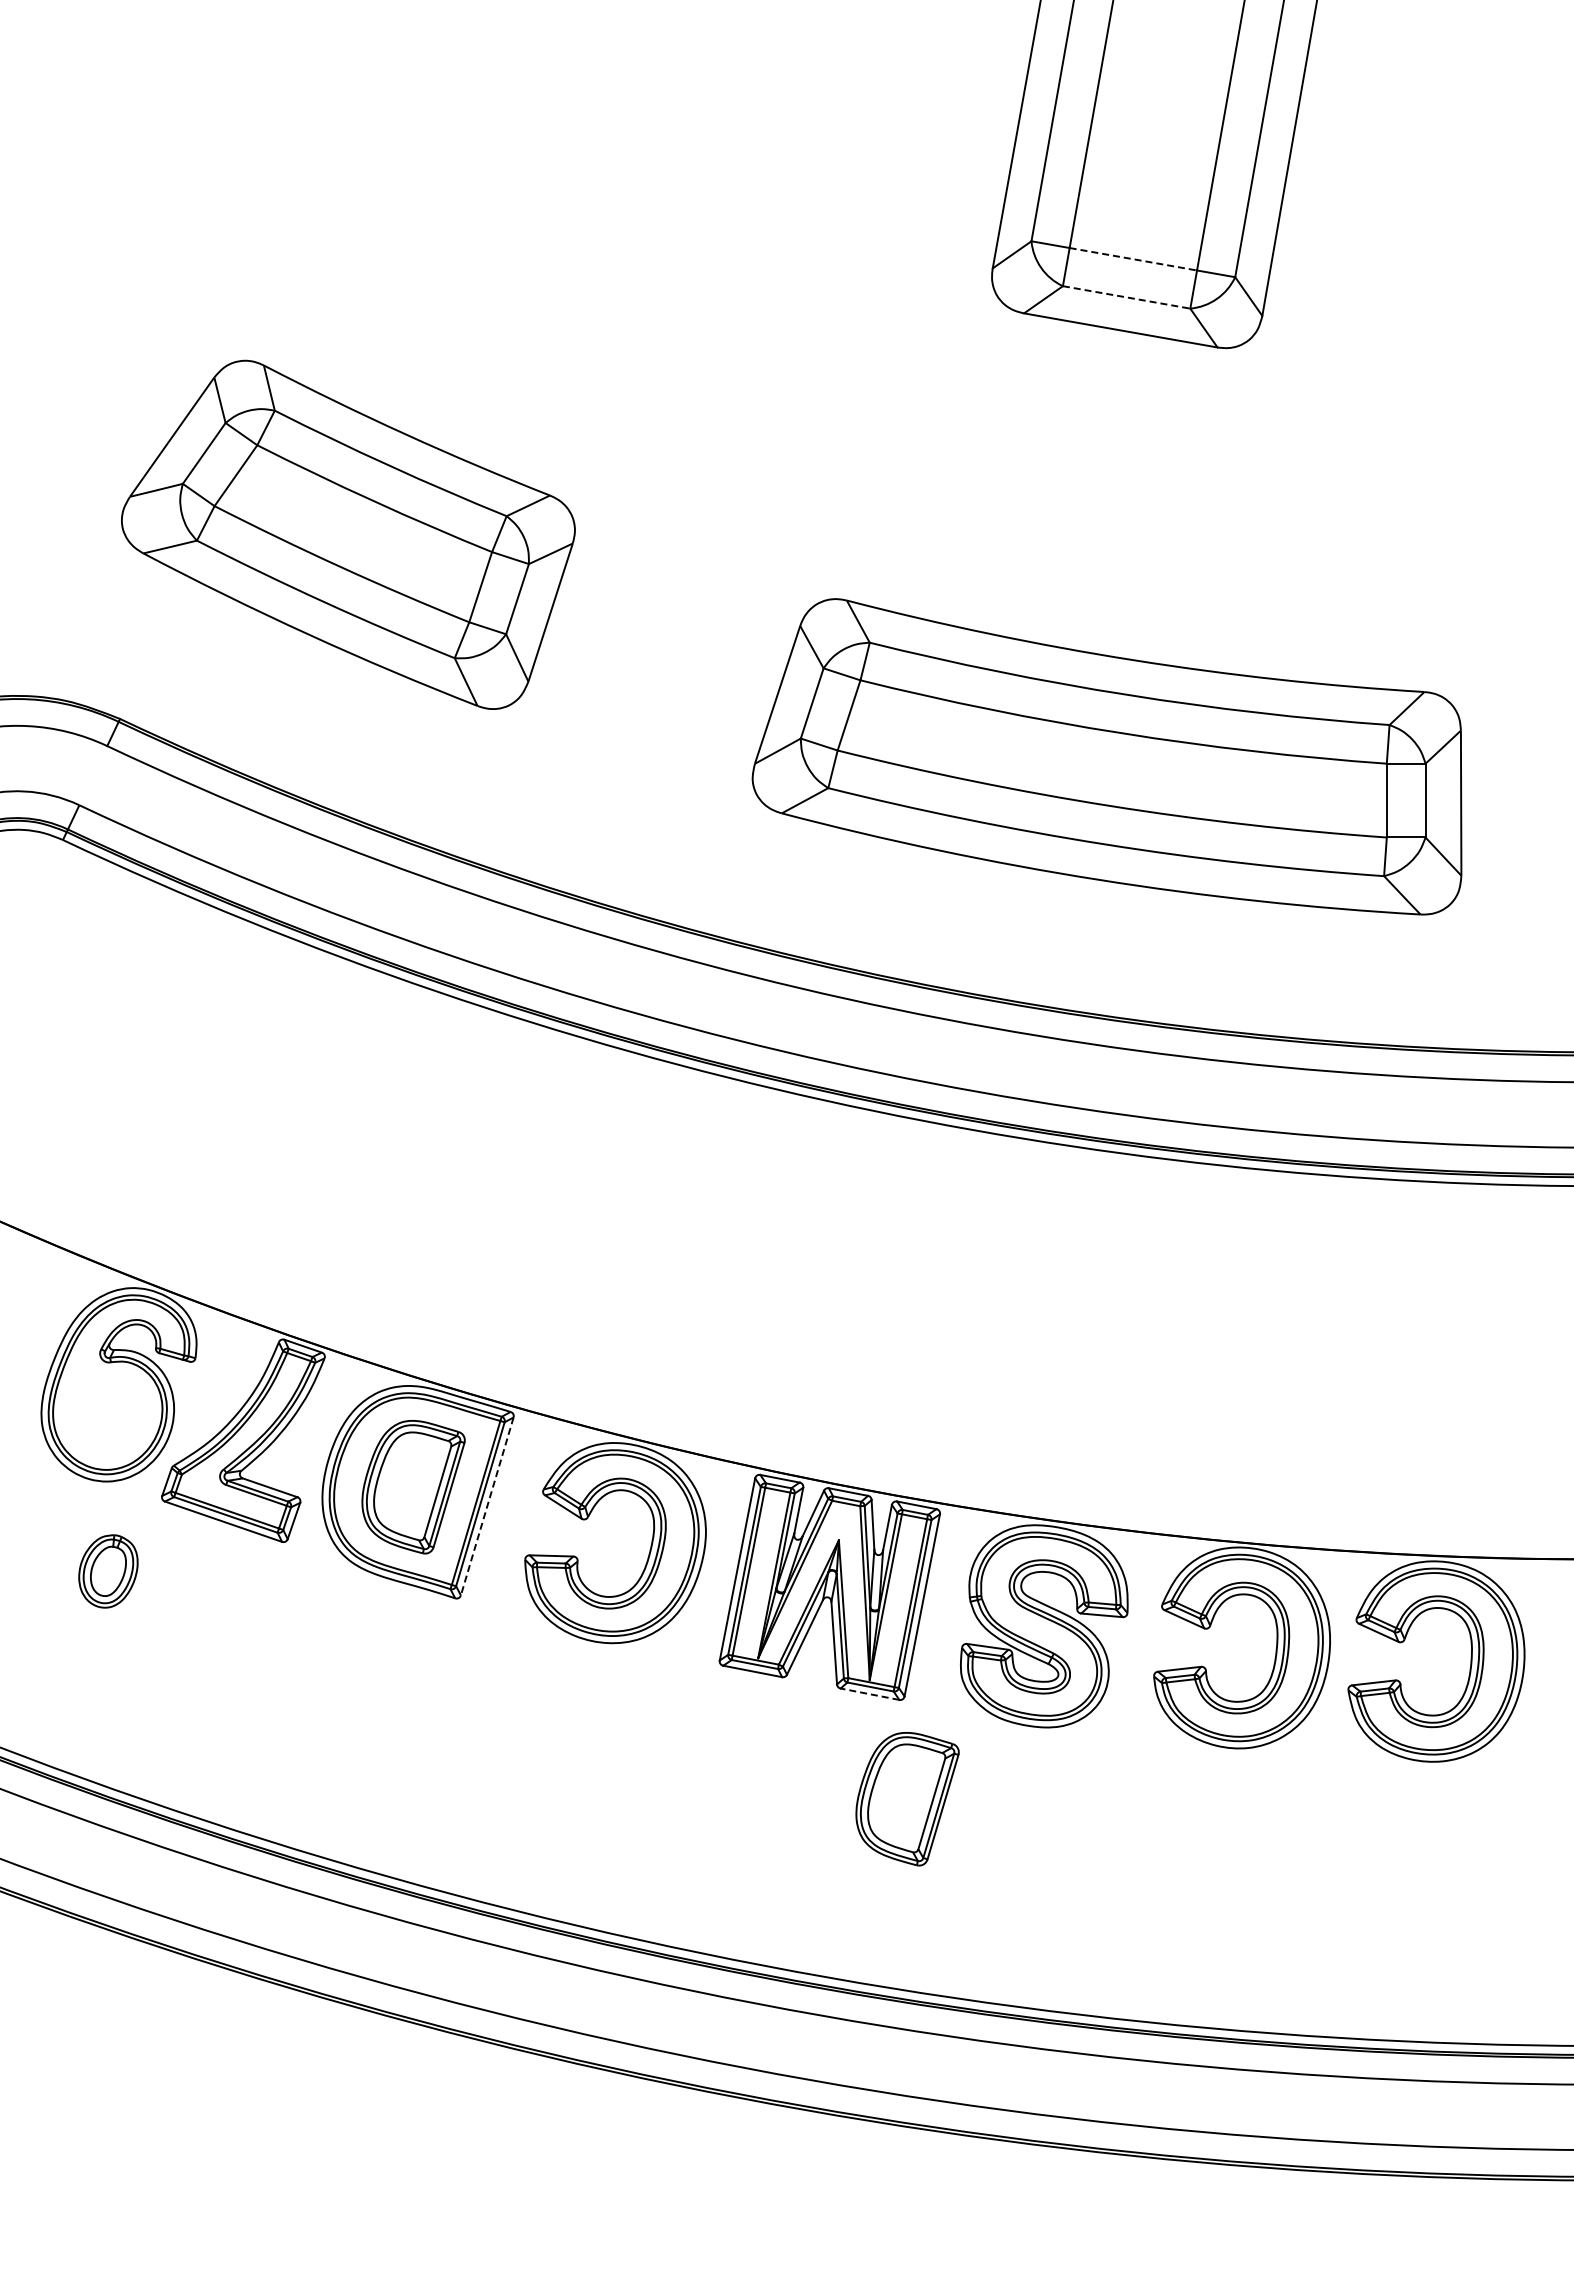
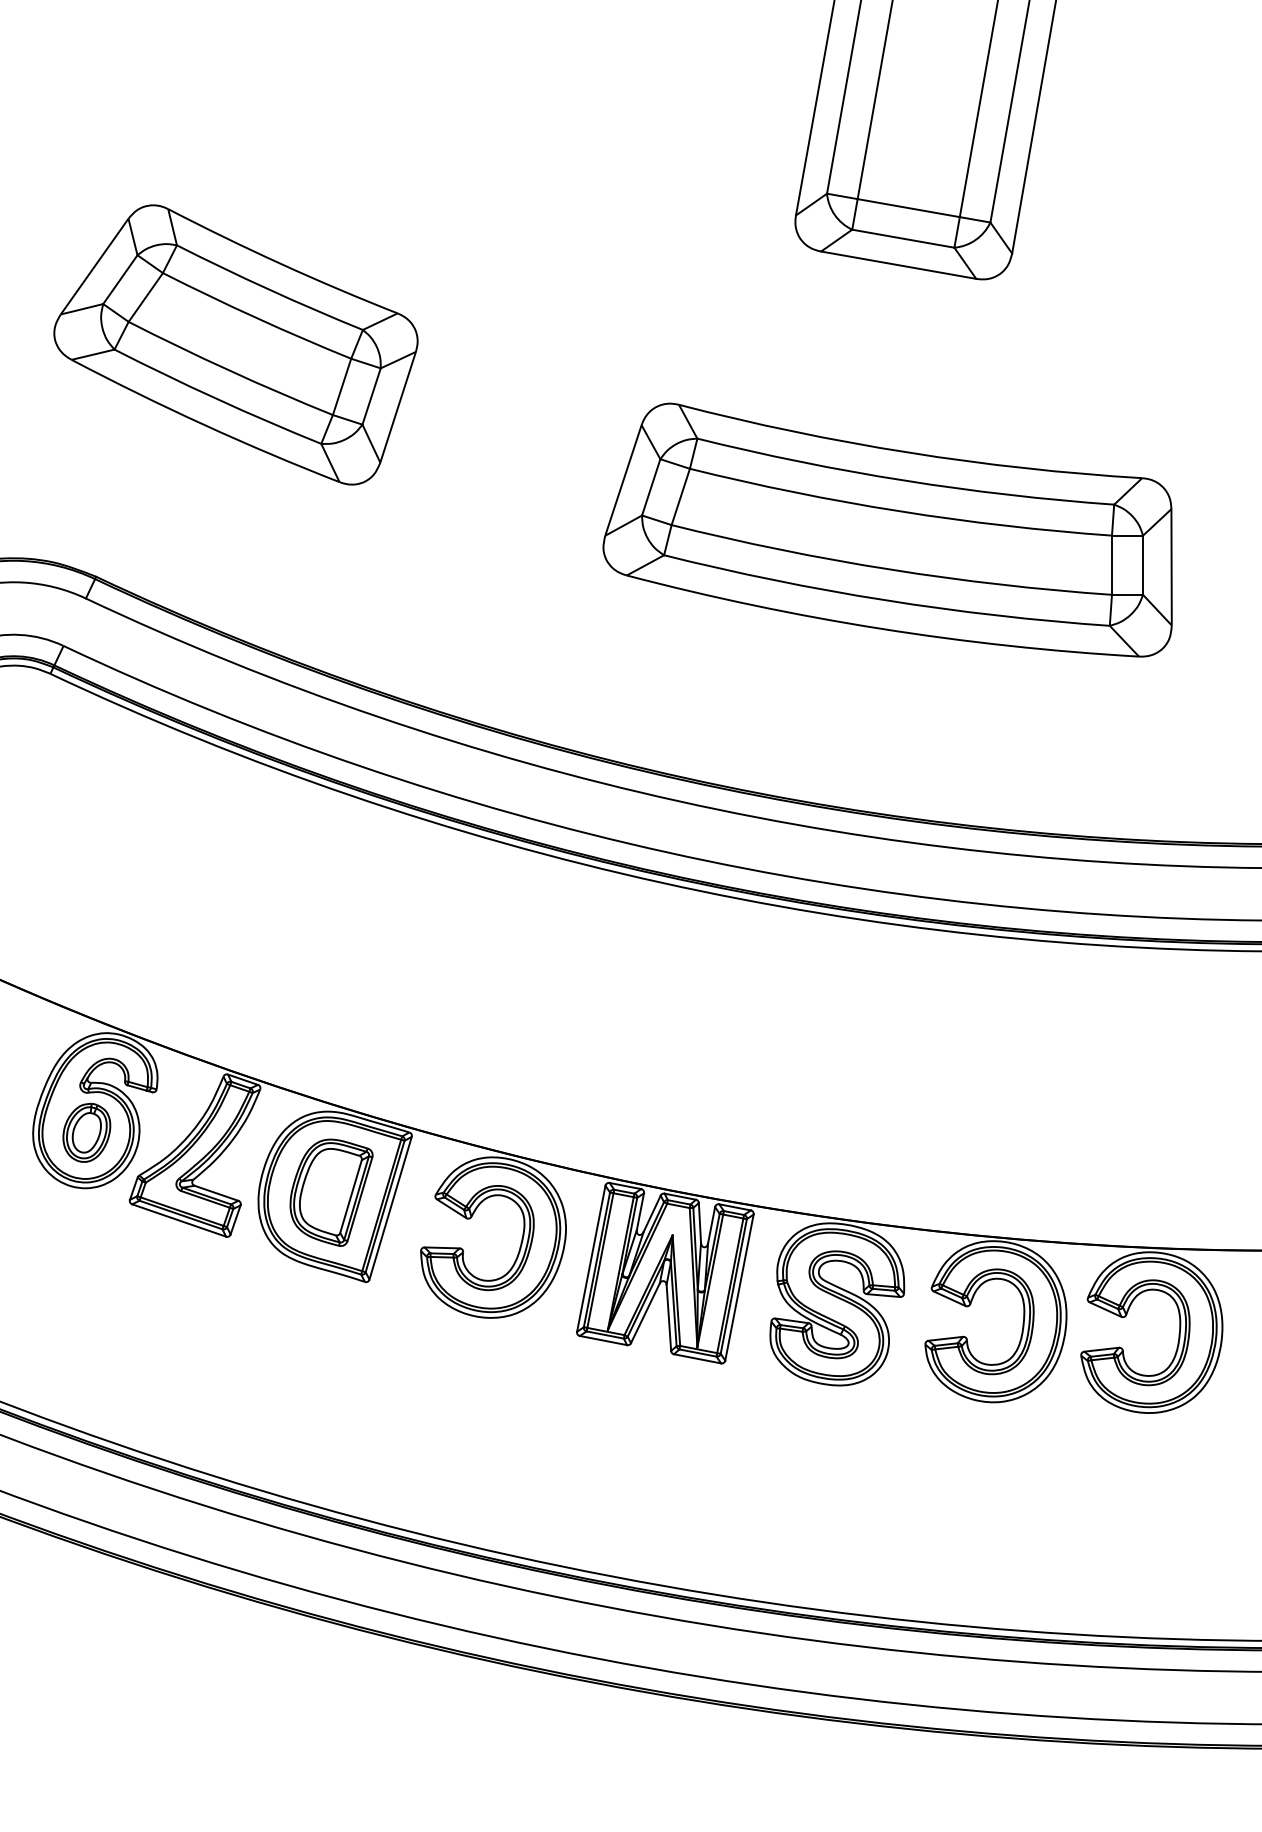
line: (1133, 259) -> (908, 208), dashed -> solid
line: (1126, 297) -> (903, 238), dashed -> solid
part: (348, 534) -> (236, 344), moved
part: (1106, 756) -> (887, 529), moved
line: (487, 1506) -> (390, 1208), dashed -> solid
part: (108, 1571) -> (86, 1132), moved
line: (870, 1694) -> (697, 1359), dashed -> solid
part: (907, 1799) -> (727, 1443), removed

